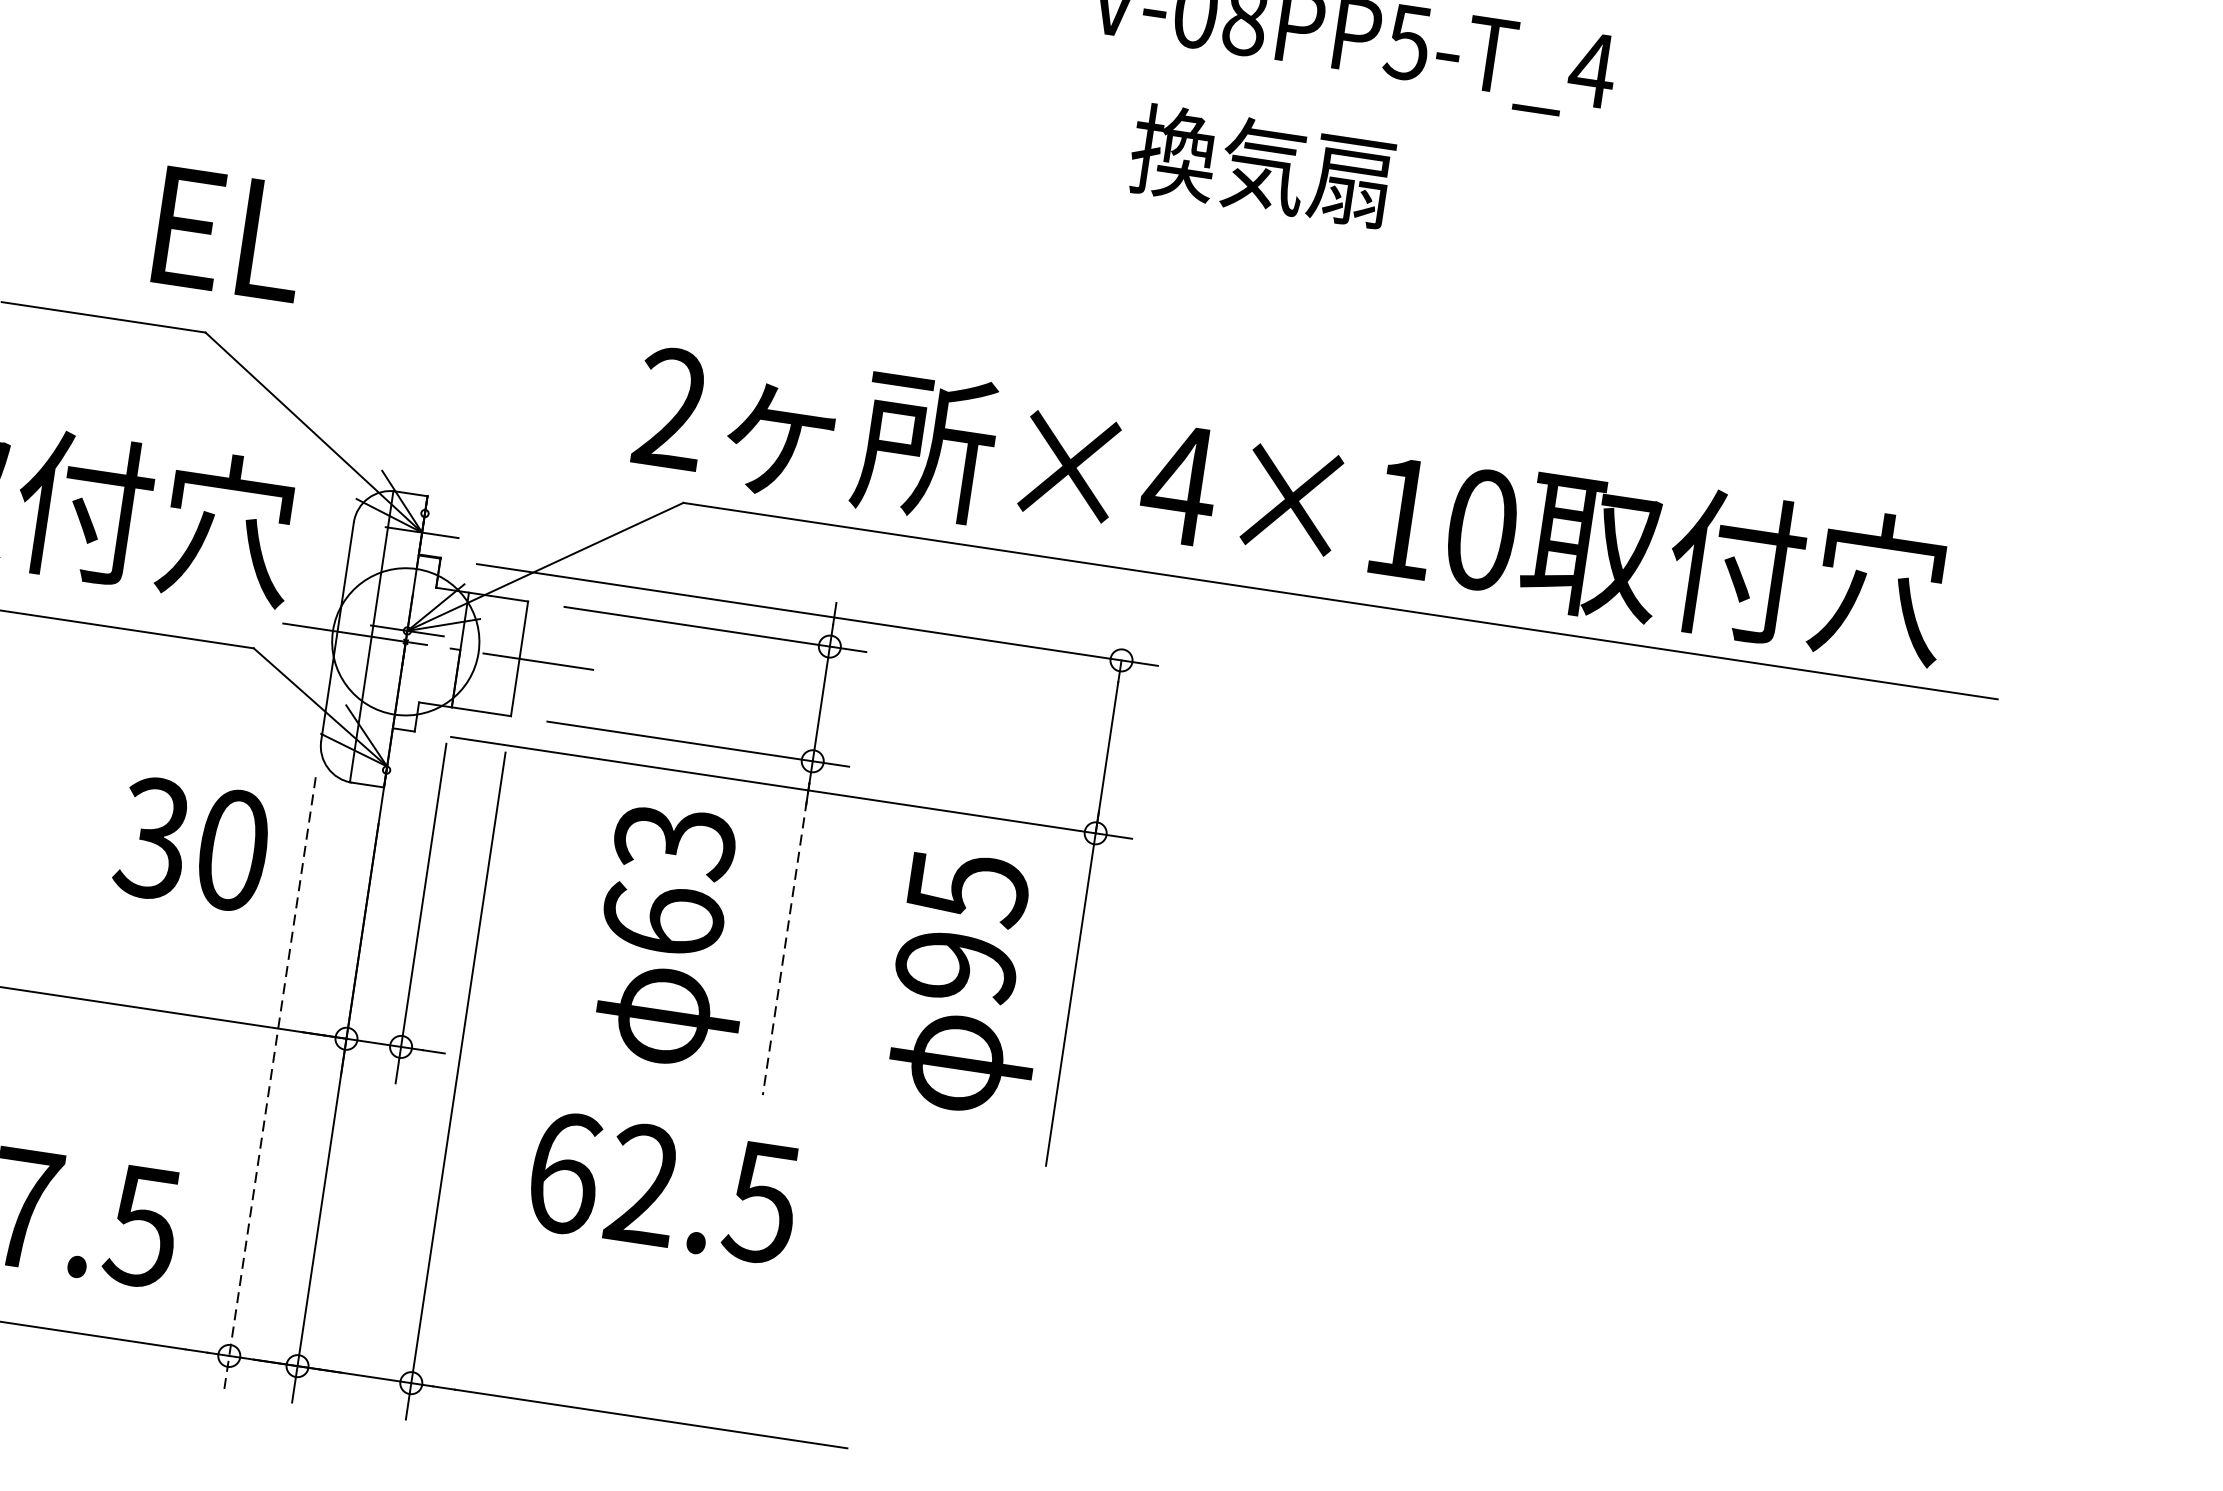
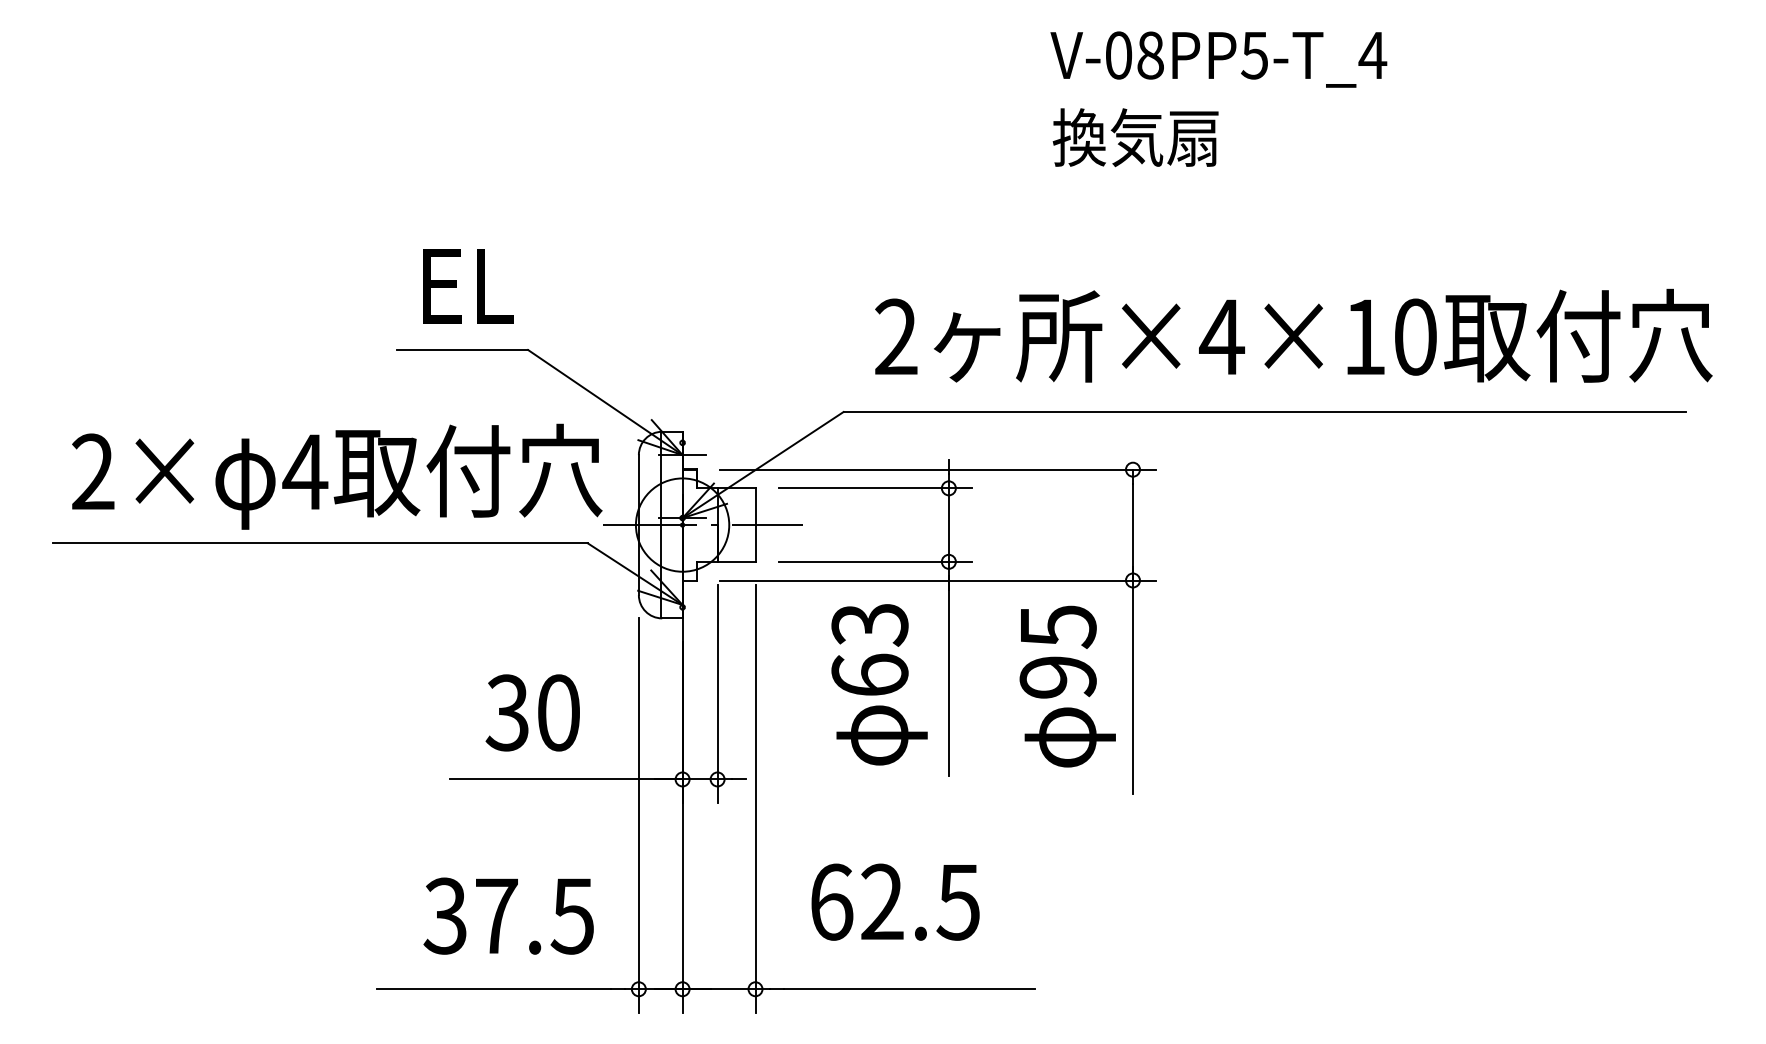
text: (1261, 165) -> (1135, 137), moved
text: (230, 234) -> (468, 286), moved
text: (1291, 498) -> (1293, 335), moved
text: (192, 843) -> (532, 712), moved
line: (785, 938) -> (948, 675), dashed -> solid
line: (269, 1084) -> (638, 815), dashed -> solid
text: (663, 1186) -> (895, 901), moved

